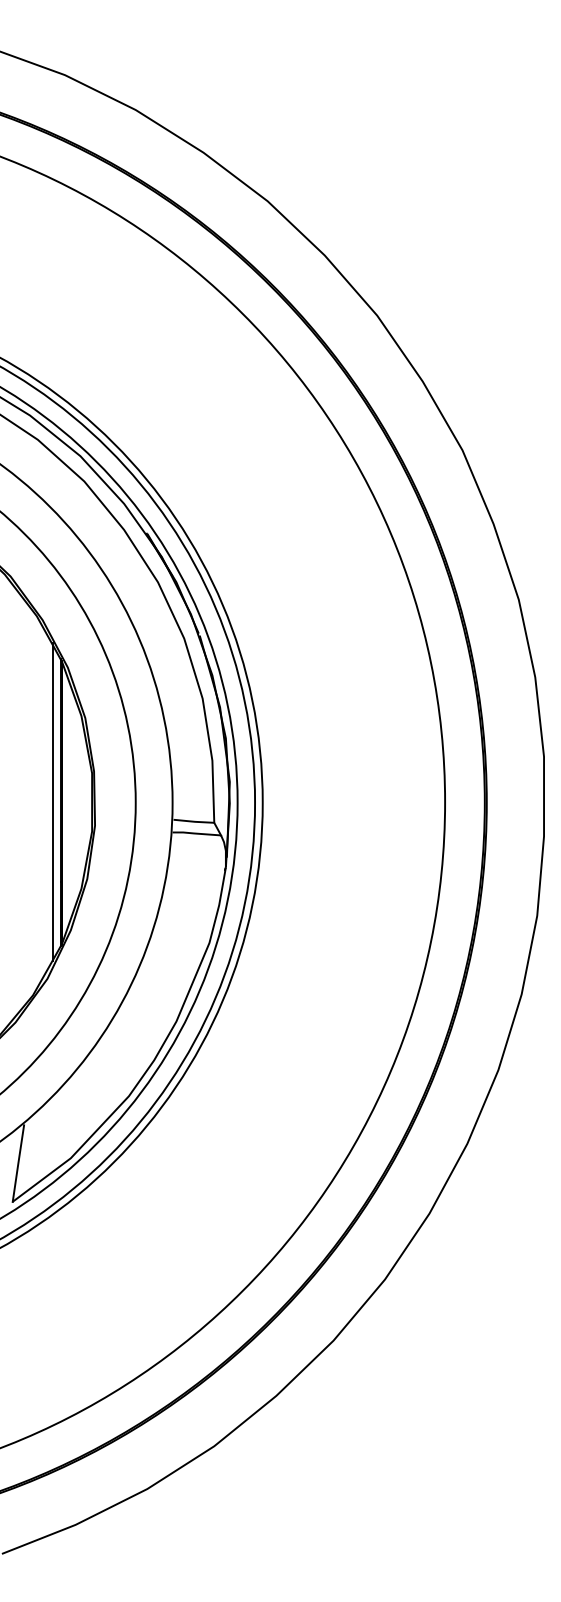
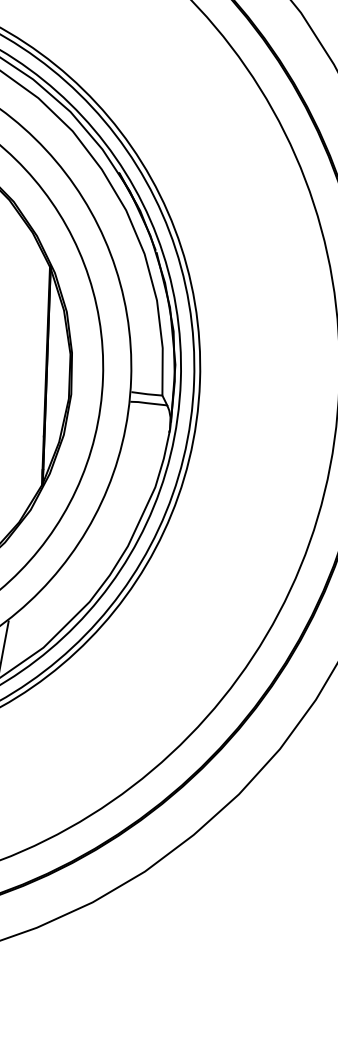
line: (53, 802) -> (40, 375), removed

